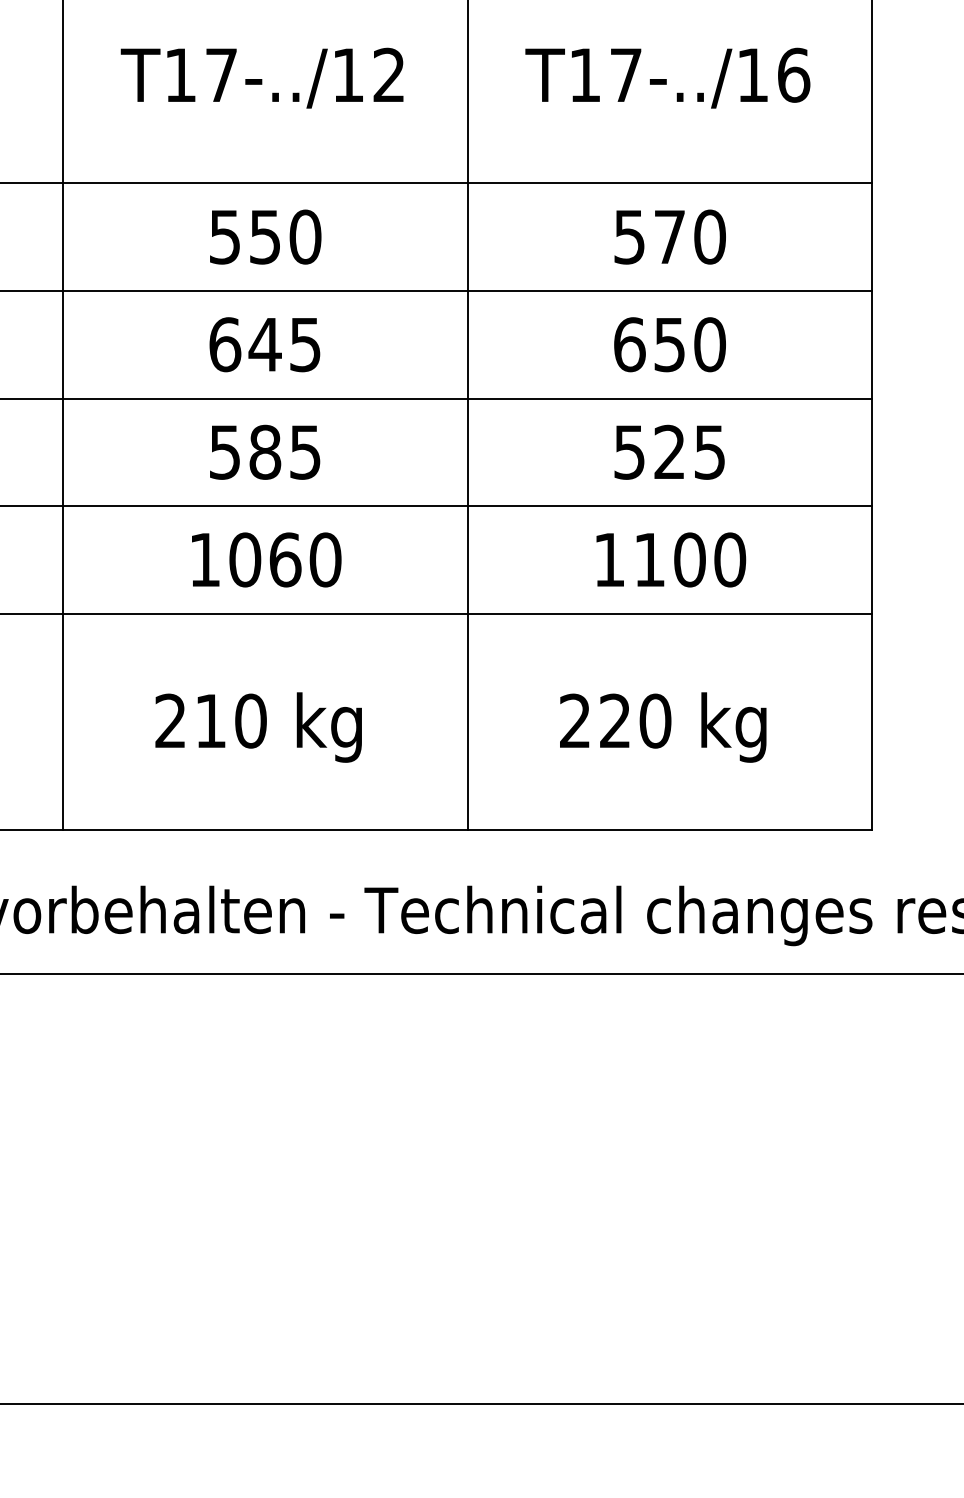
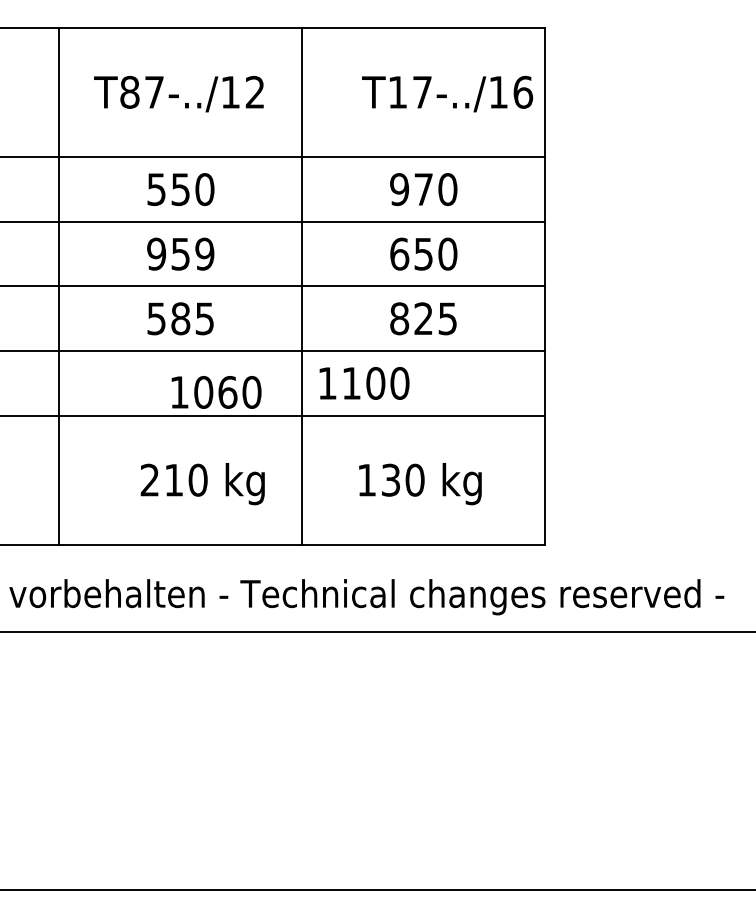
text: (179, 73) -> (129, 91), T17-../12 -> T87-../12
text: (667, 77) -> (447, 93), moved
text: (629, 237) -> (399, 189), 570 -> 970
text: (264, 343) -> (180, 253), 645 -> 959
text: (629, 451) -> (399, 318), 525 -> 825
text: (266, 560) -> (216, 392), moved
text: (671, 560) -> (364, 383), moved
text: (594, 719) -> (378, 479), 220 -> 130
text: (258, 728) -> (202, 484), moved

